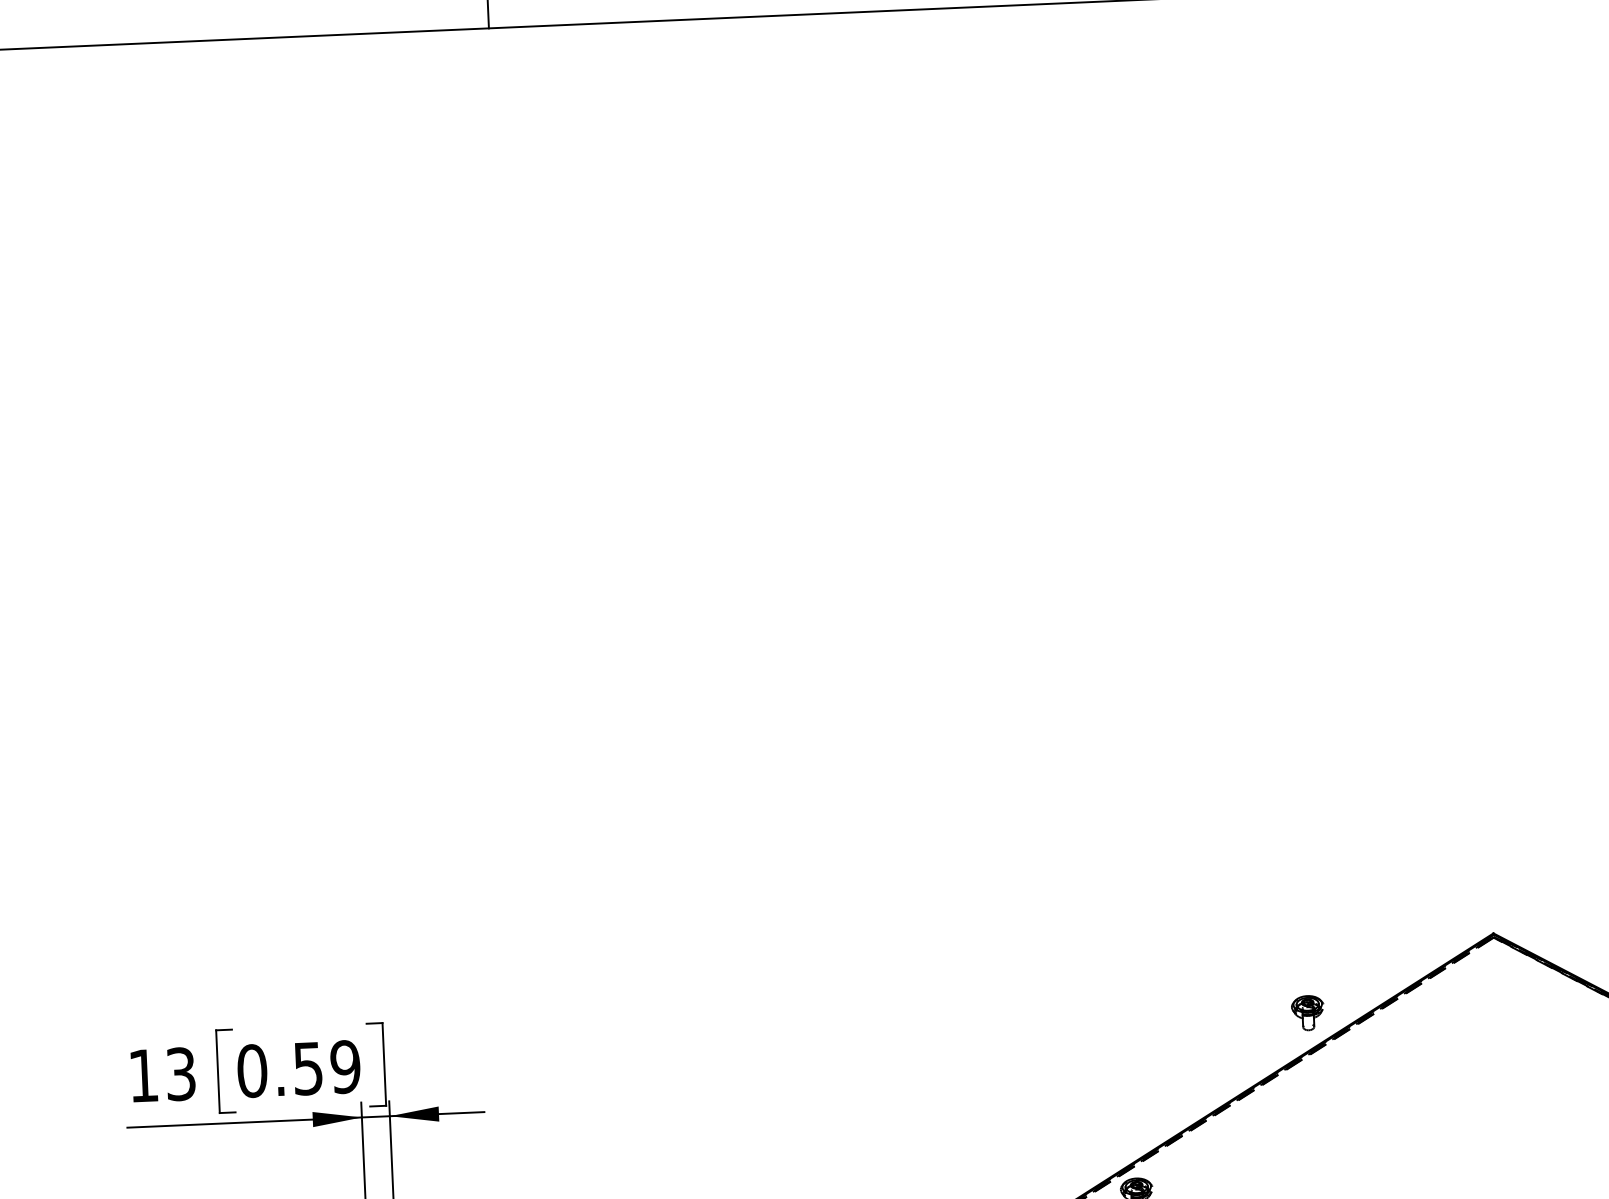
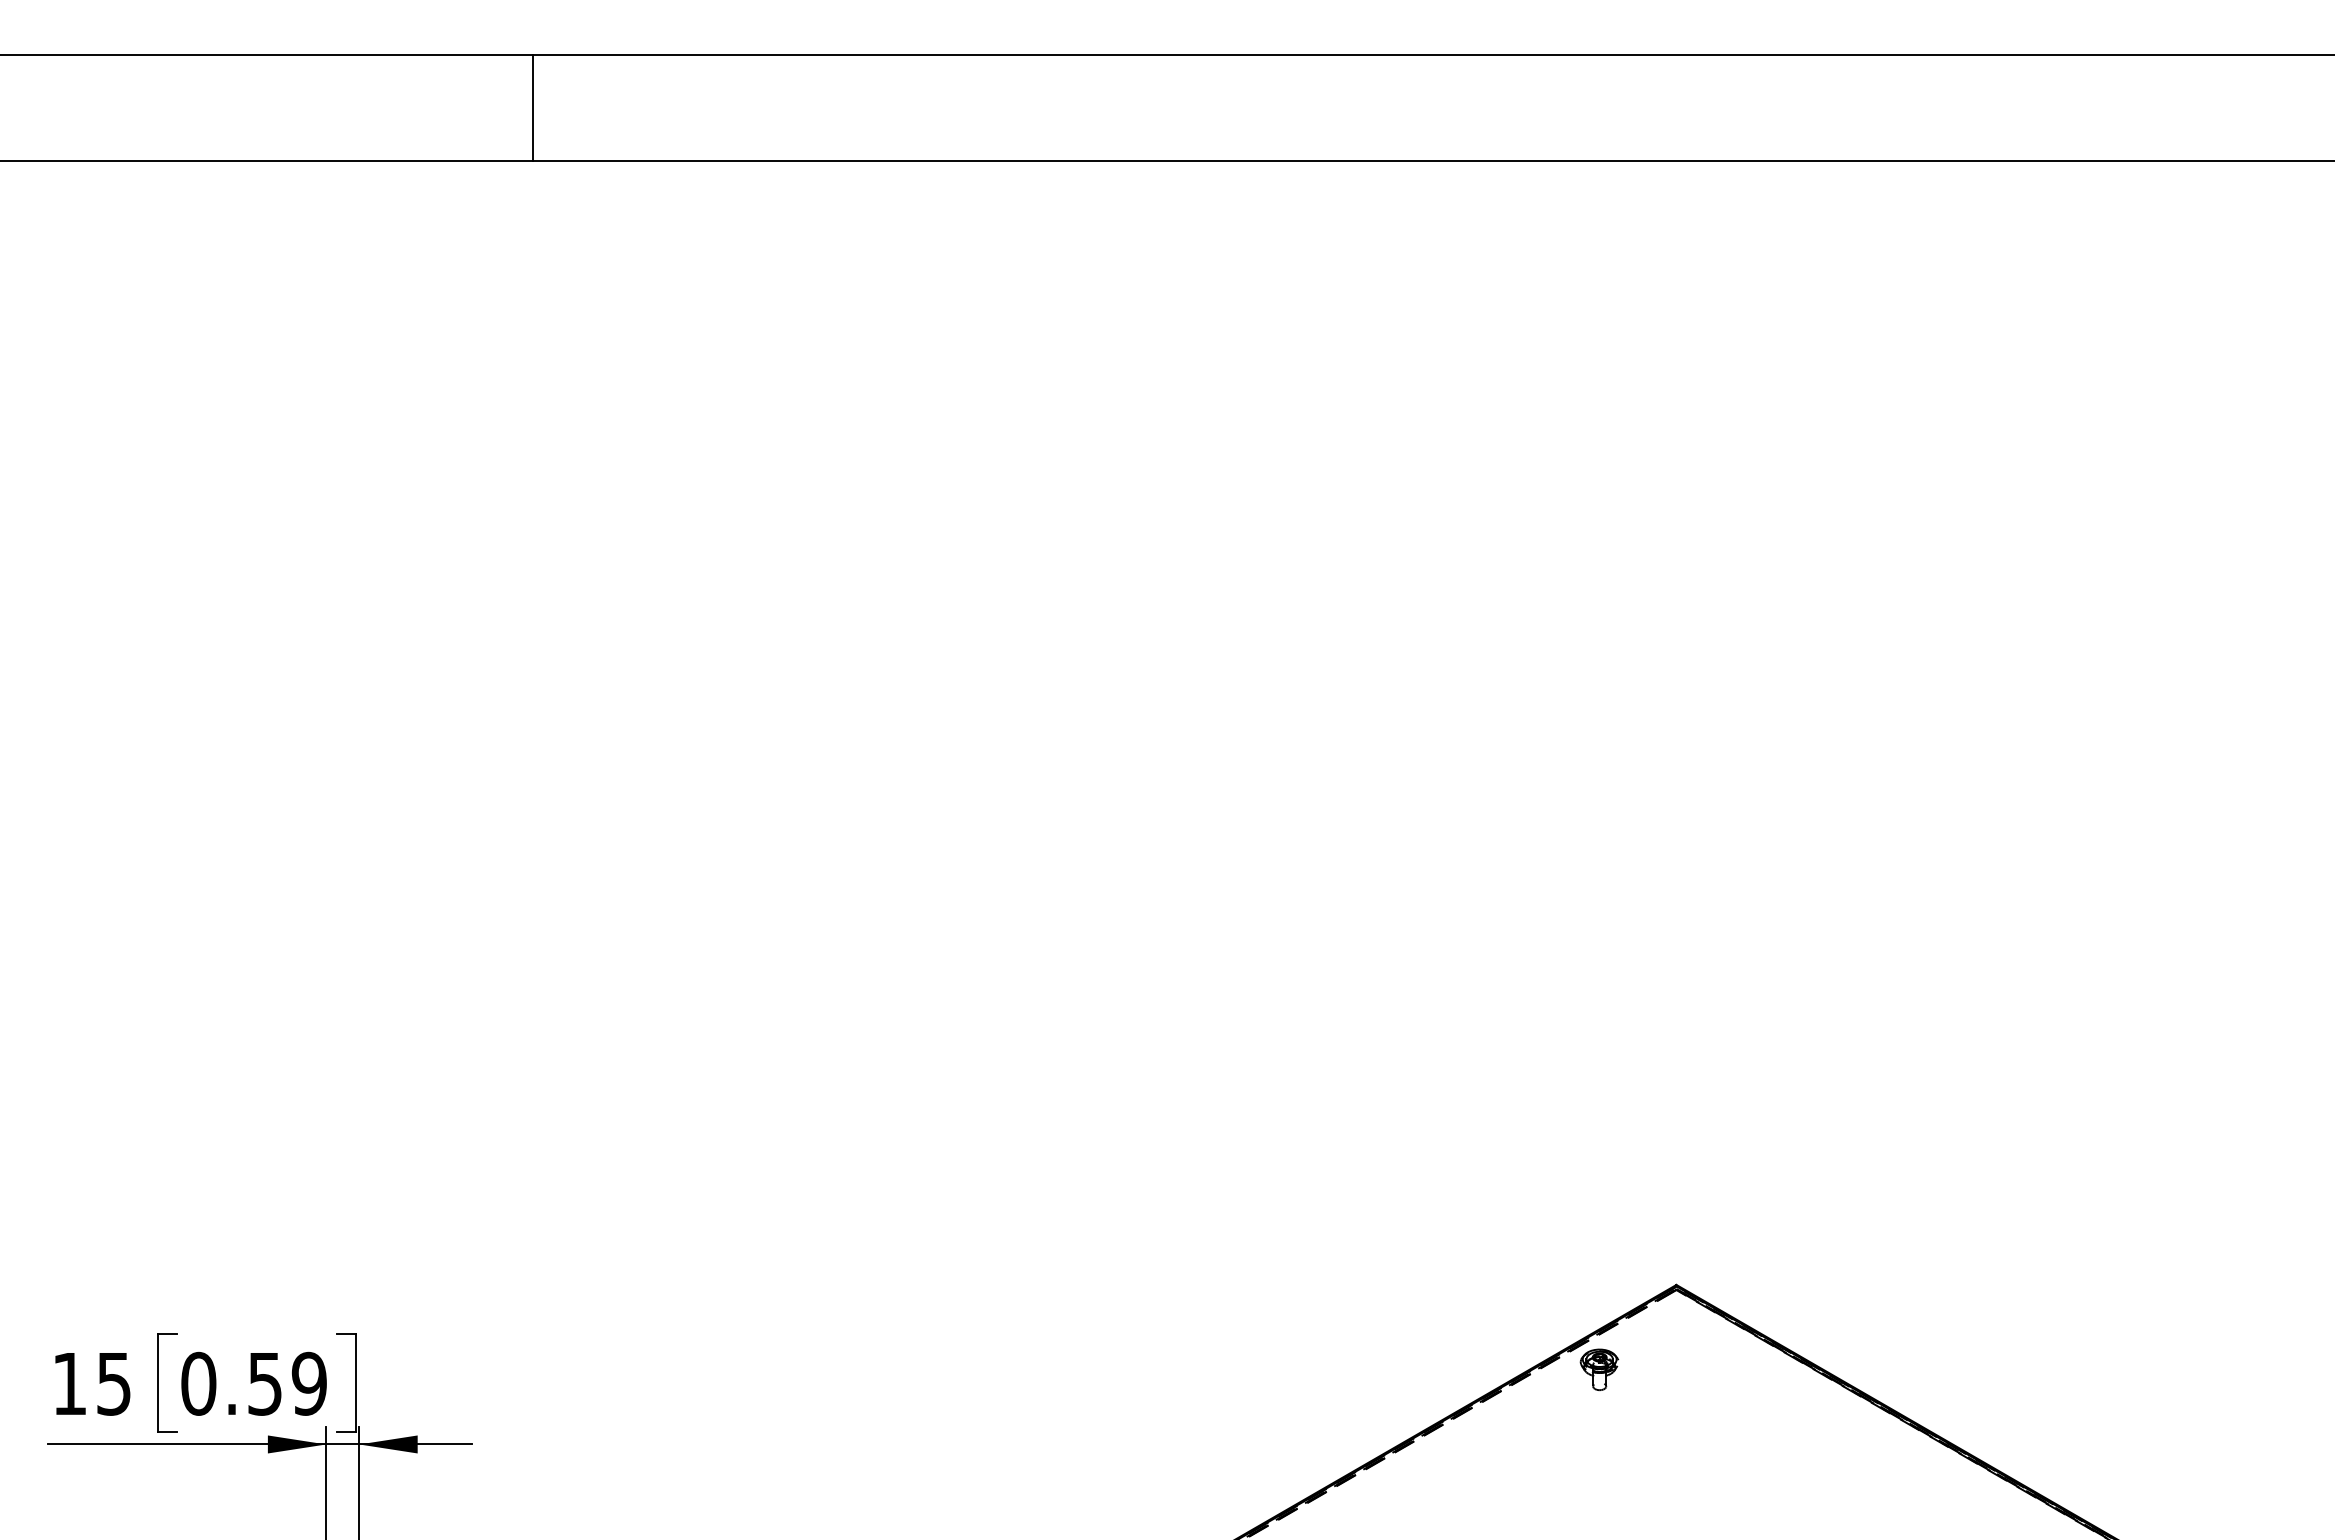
part: (1307, 1012) -> (1599, 1369), moved
text: (180, 1073) -> (113, 1383), 13 -> 15

